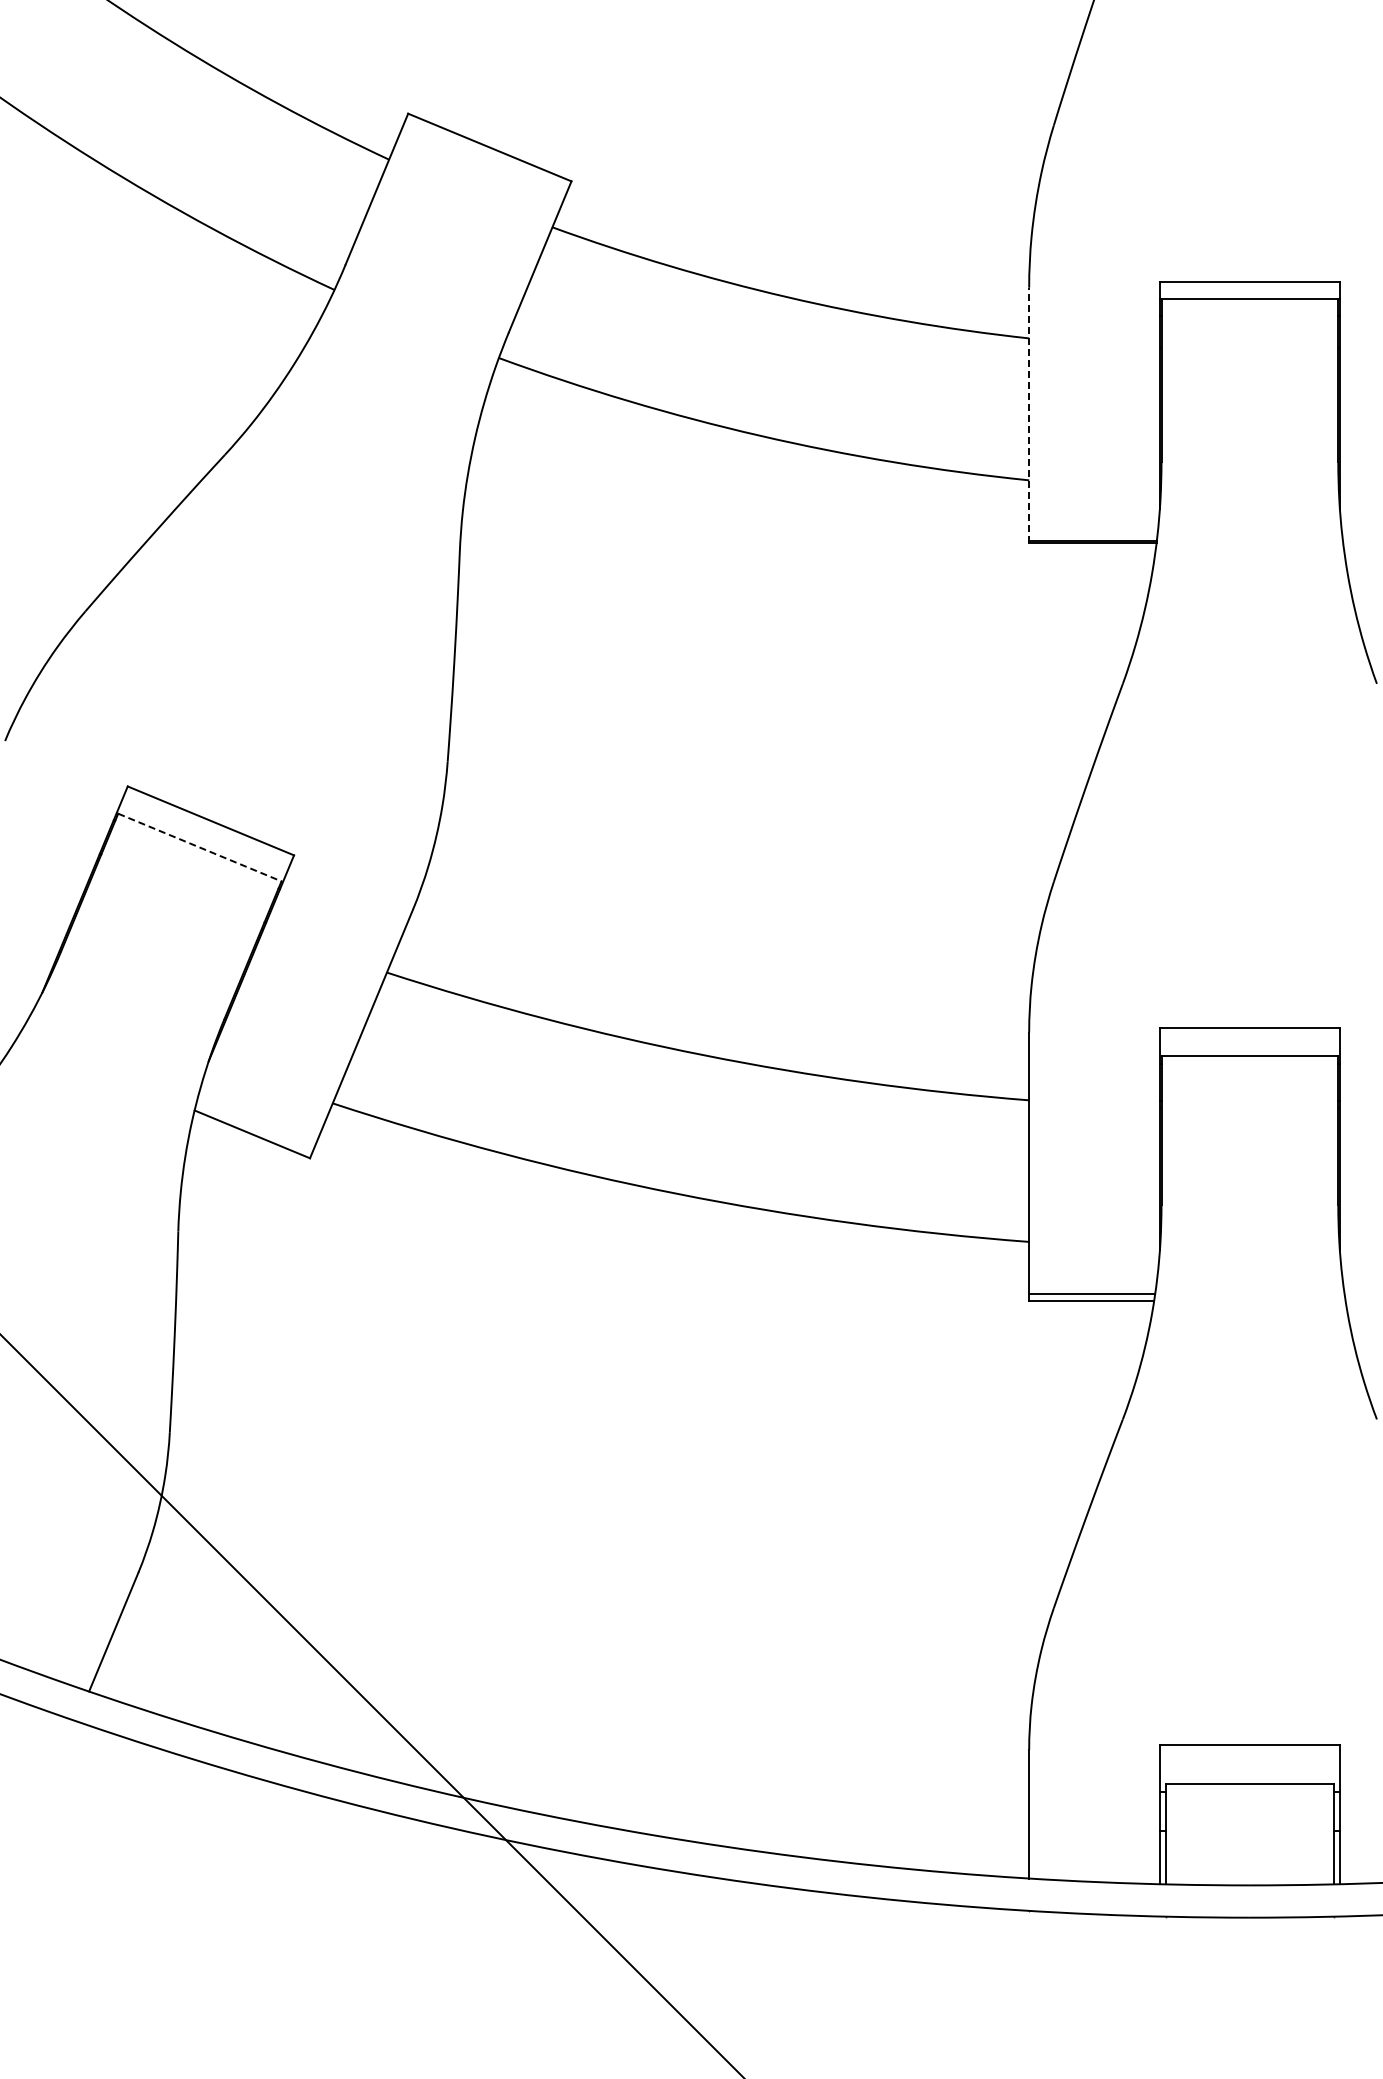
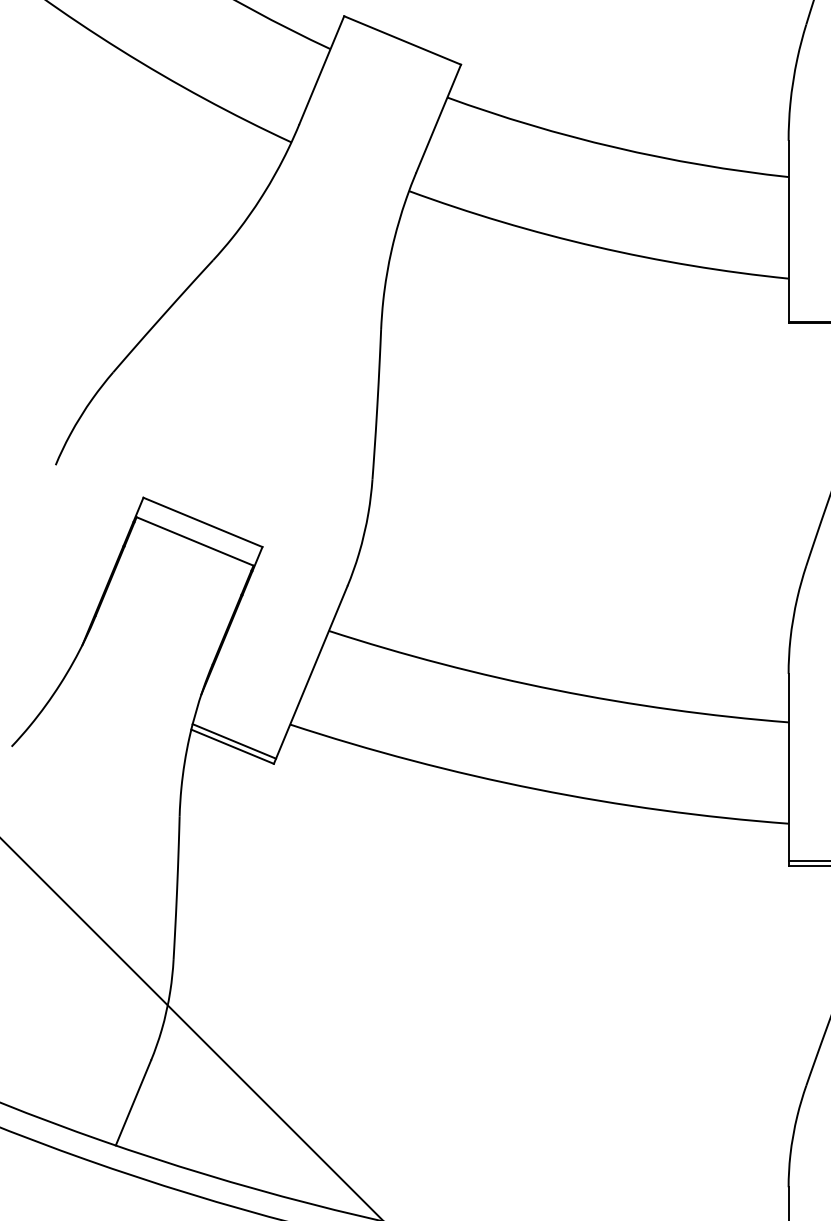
line: (1029, 414) -> (788, 231), dashed -> solid
line: (200, 847) -> (195, 541), dashed -> solid
line: (254, 1126) -> (234, 741), added

